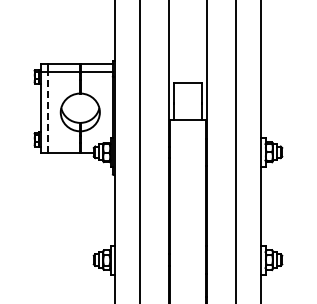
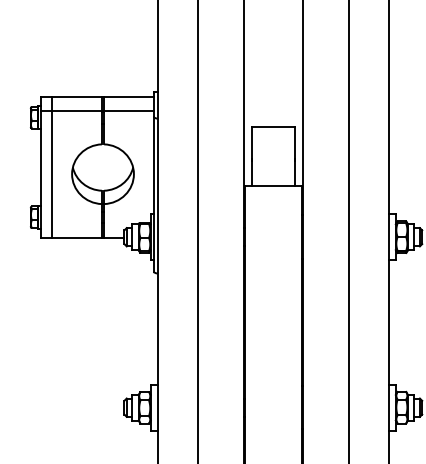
line: (48, 111) -> (52, 172), dashed -> solid

